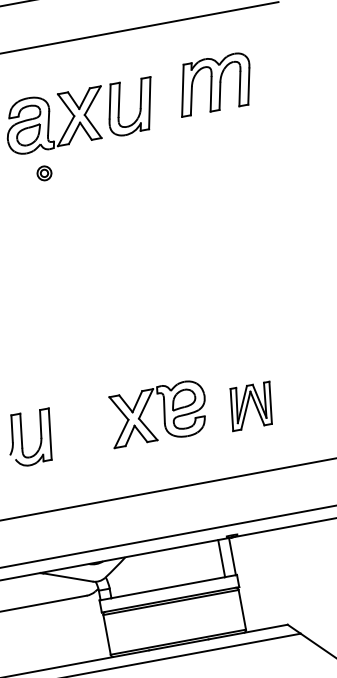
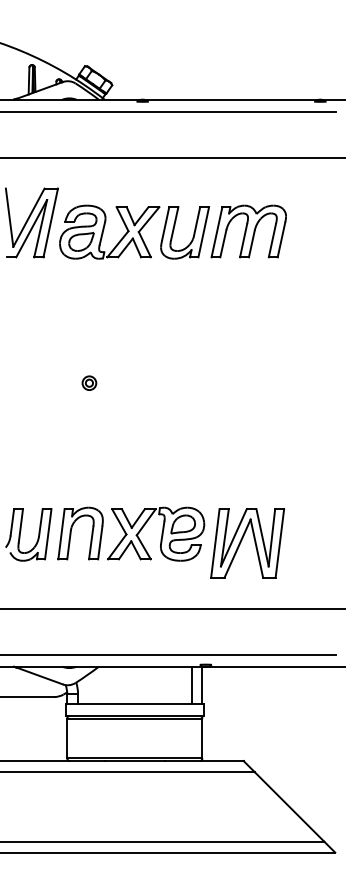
part: (214, 84) -> (248, 231), moved
part: (44, 172) -> (89, 382), moved
part: (251, 406) -> (247, 543), size x1.67
part: (73, 429) -> (71, 533), added

